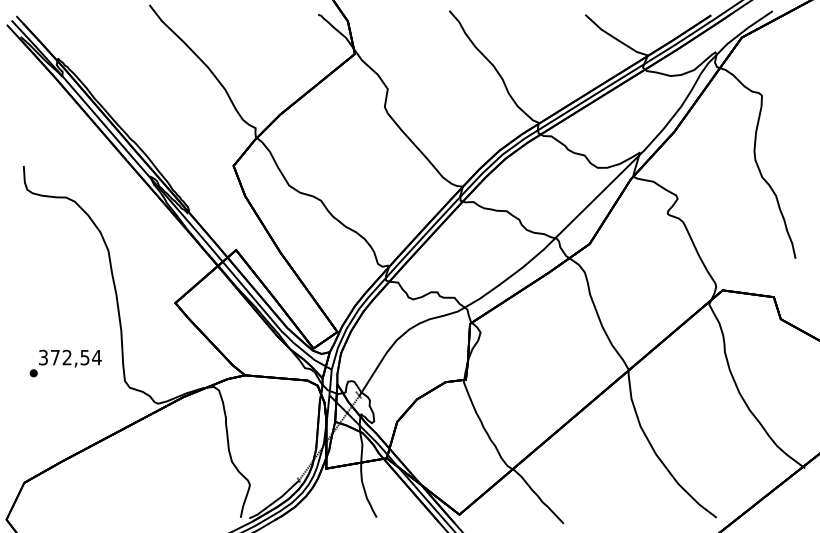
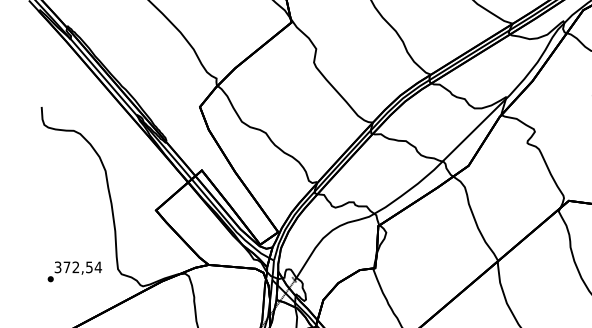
text: (65, 363) -> (74, 271), moved

